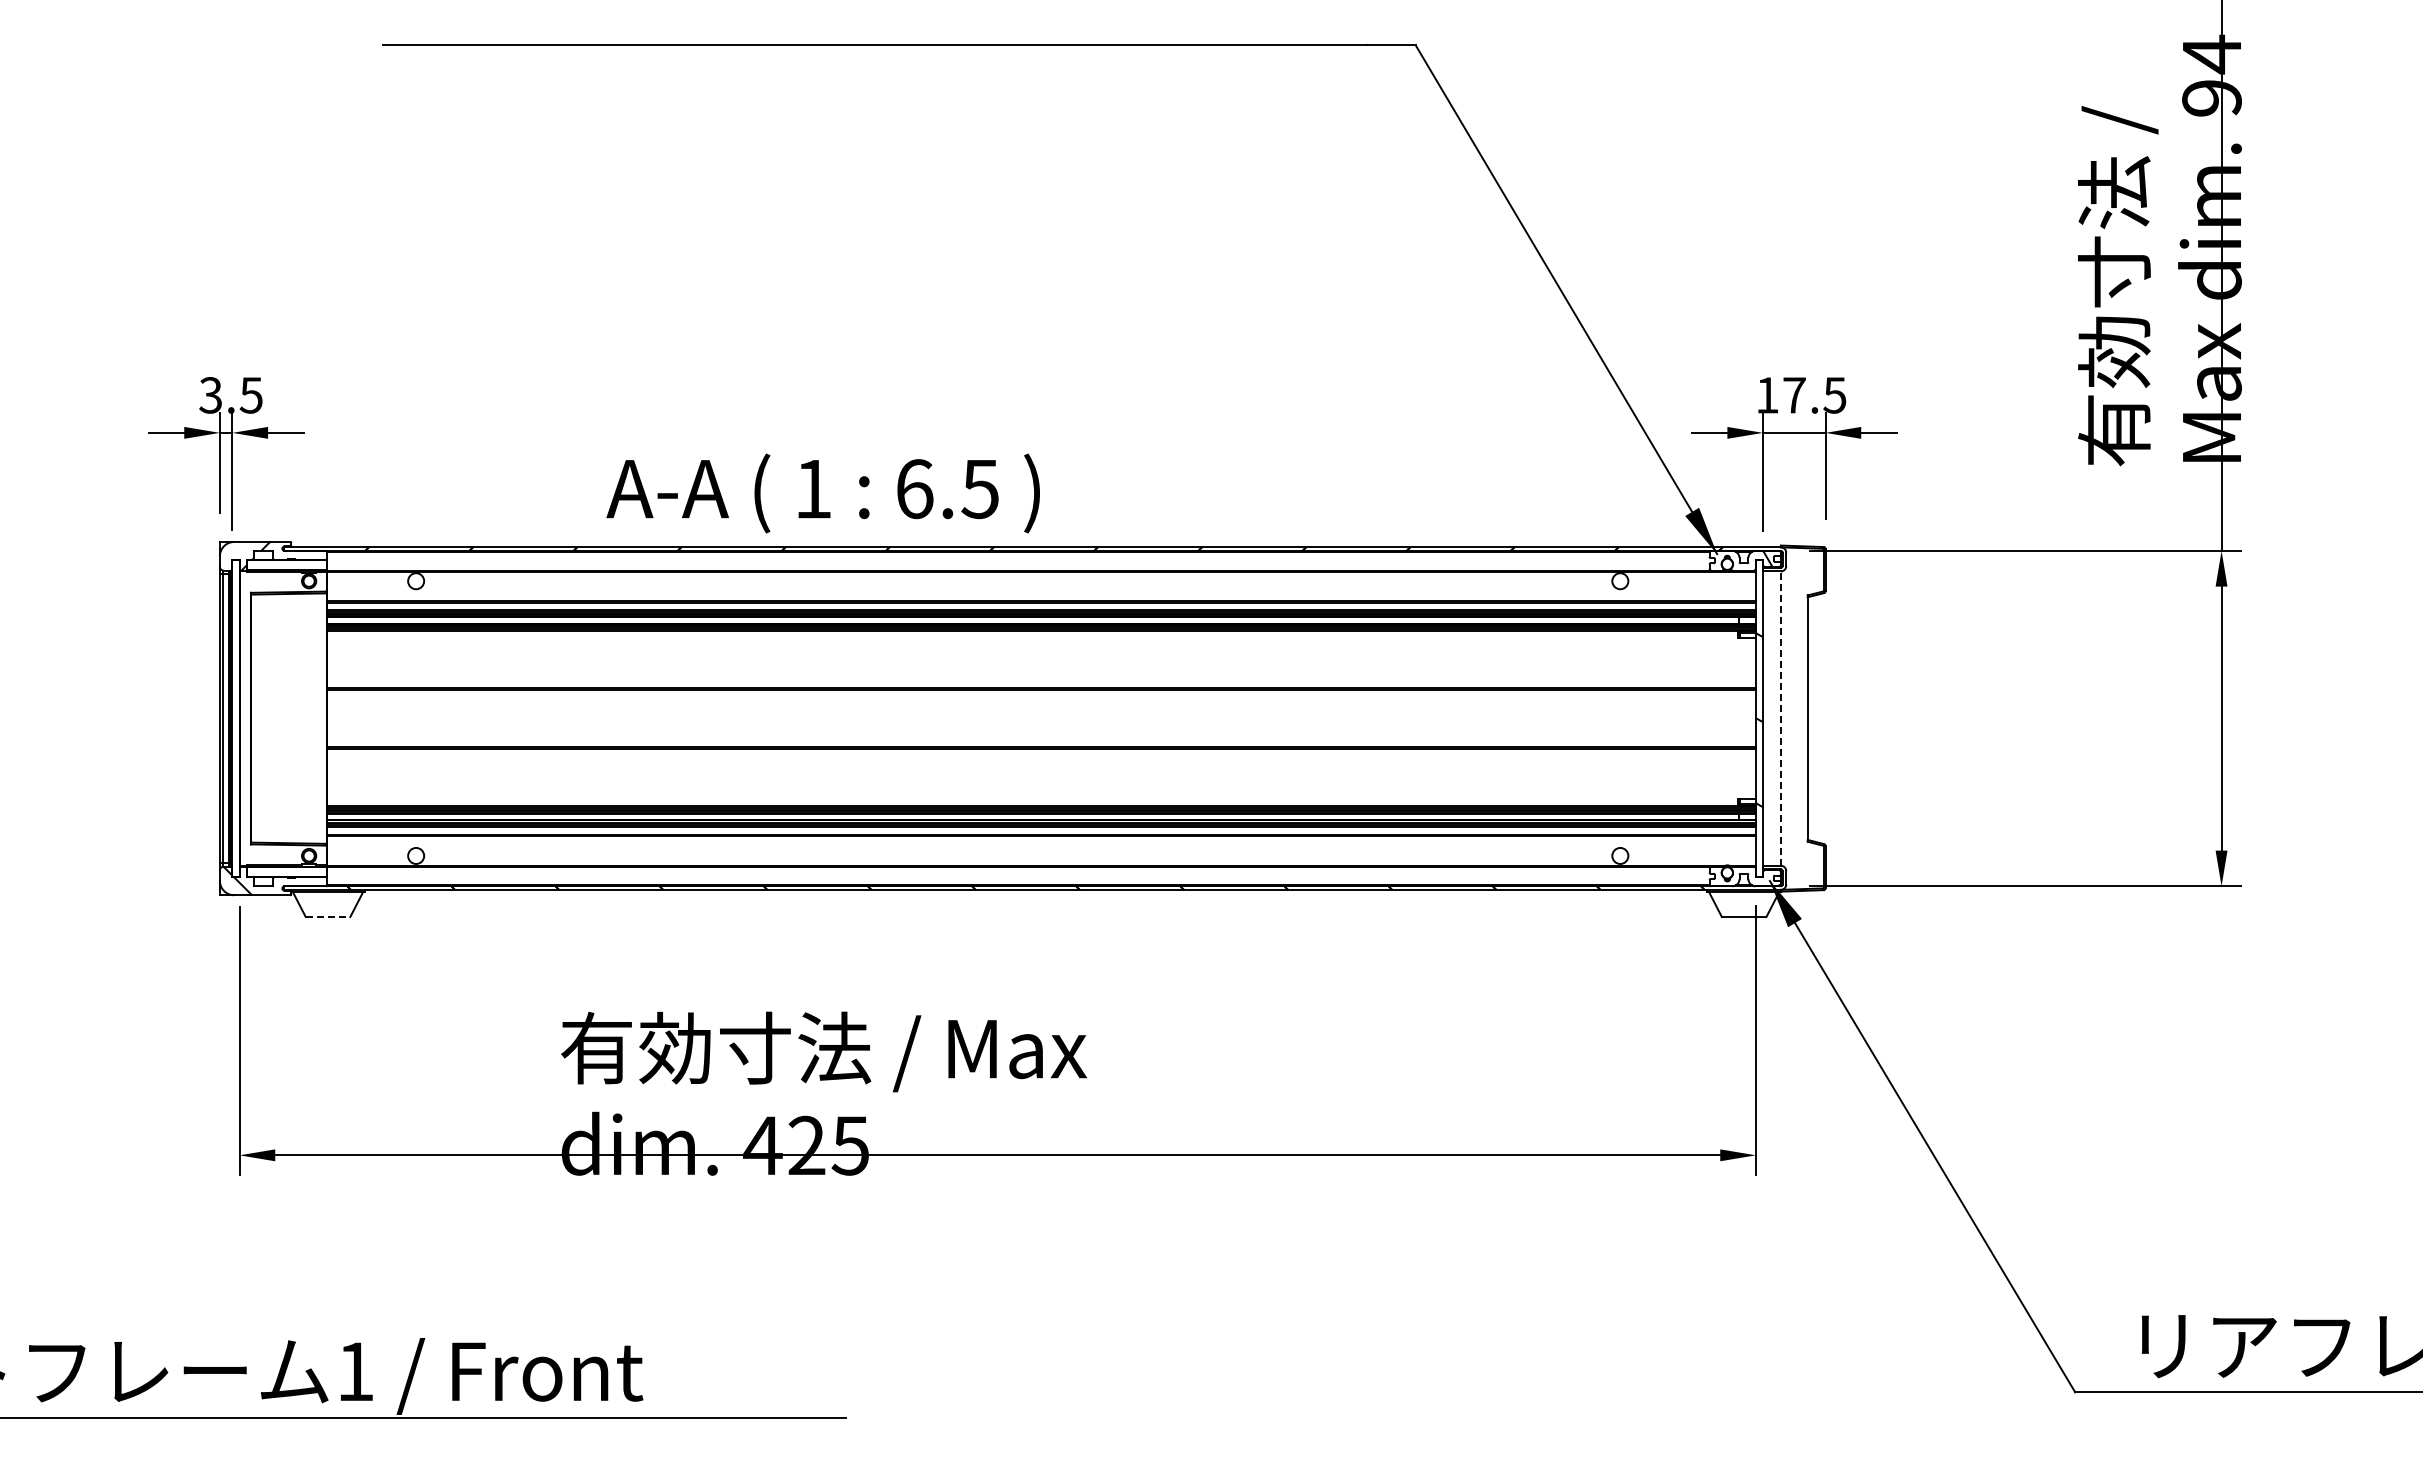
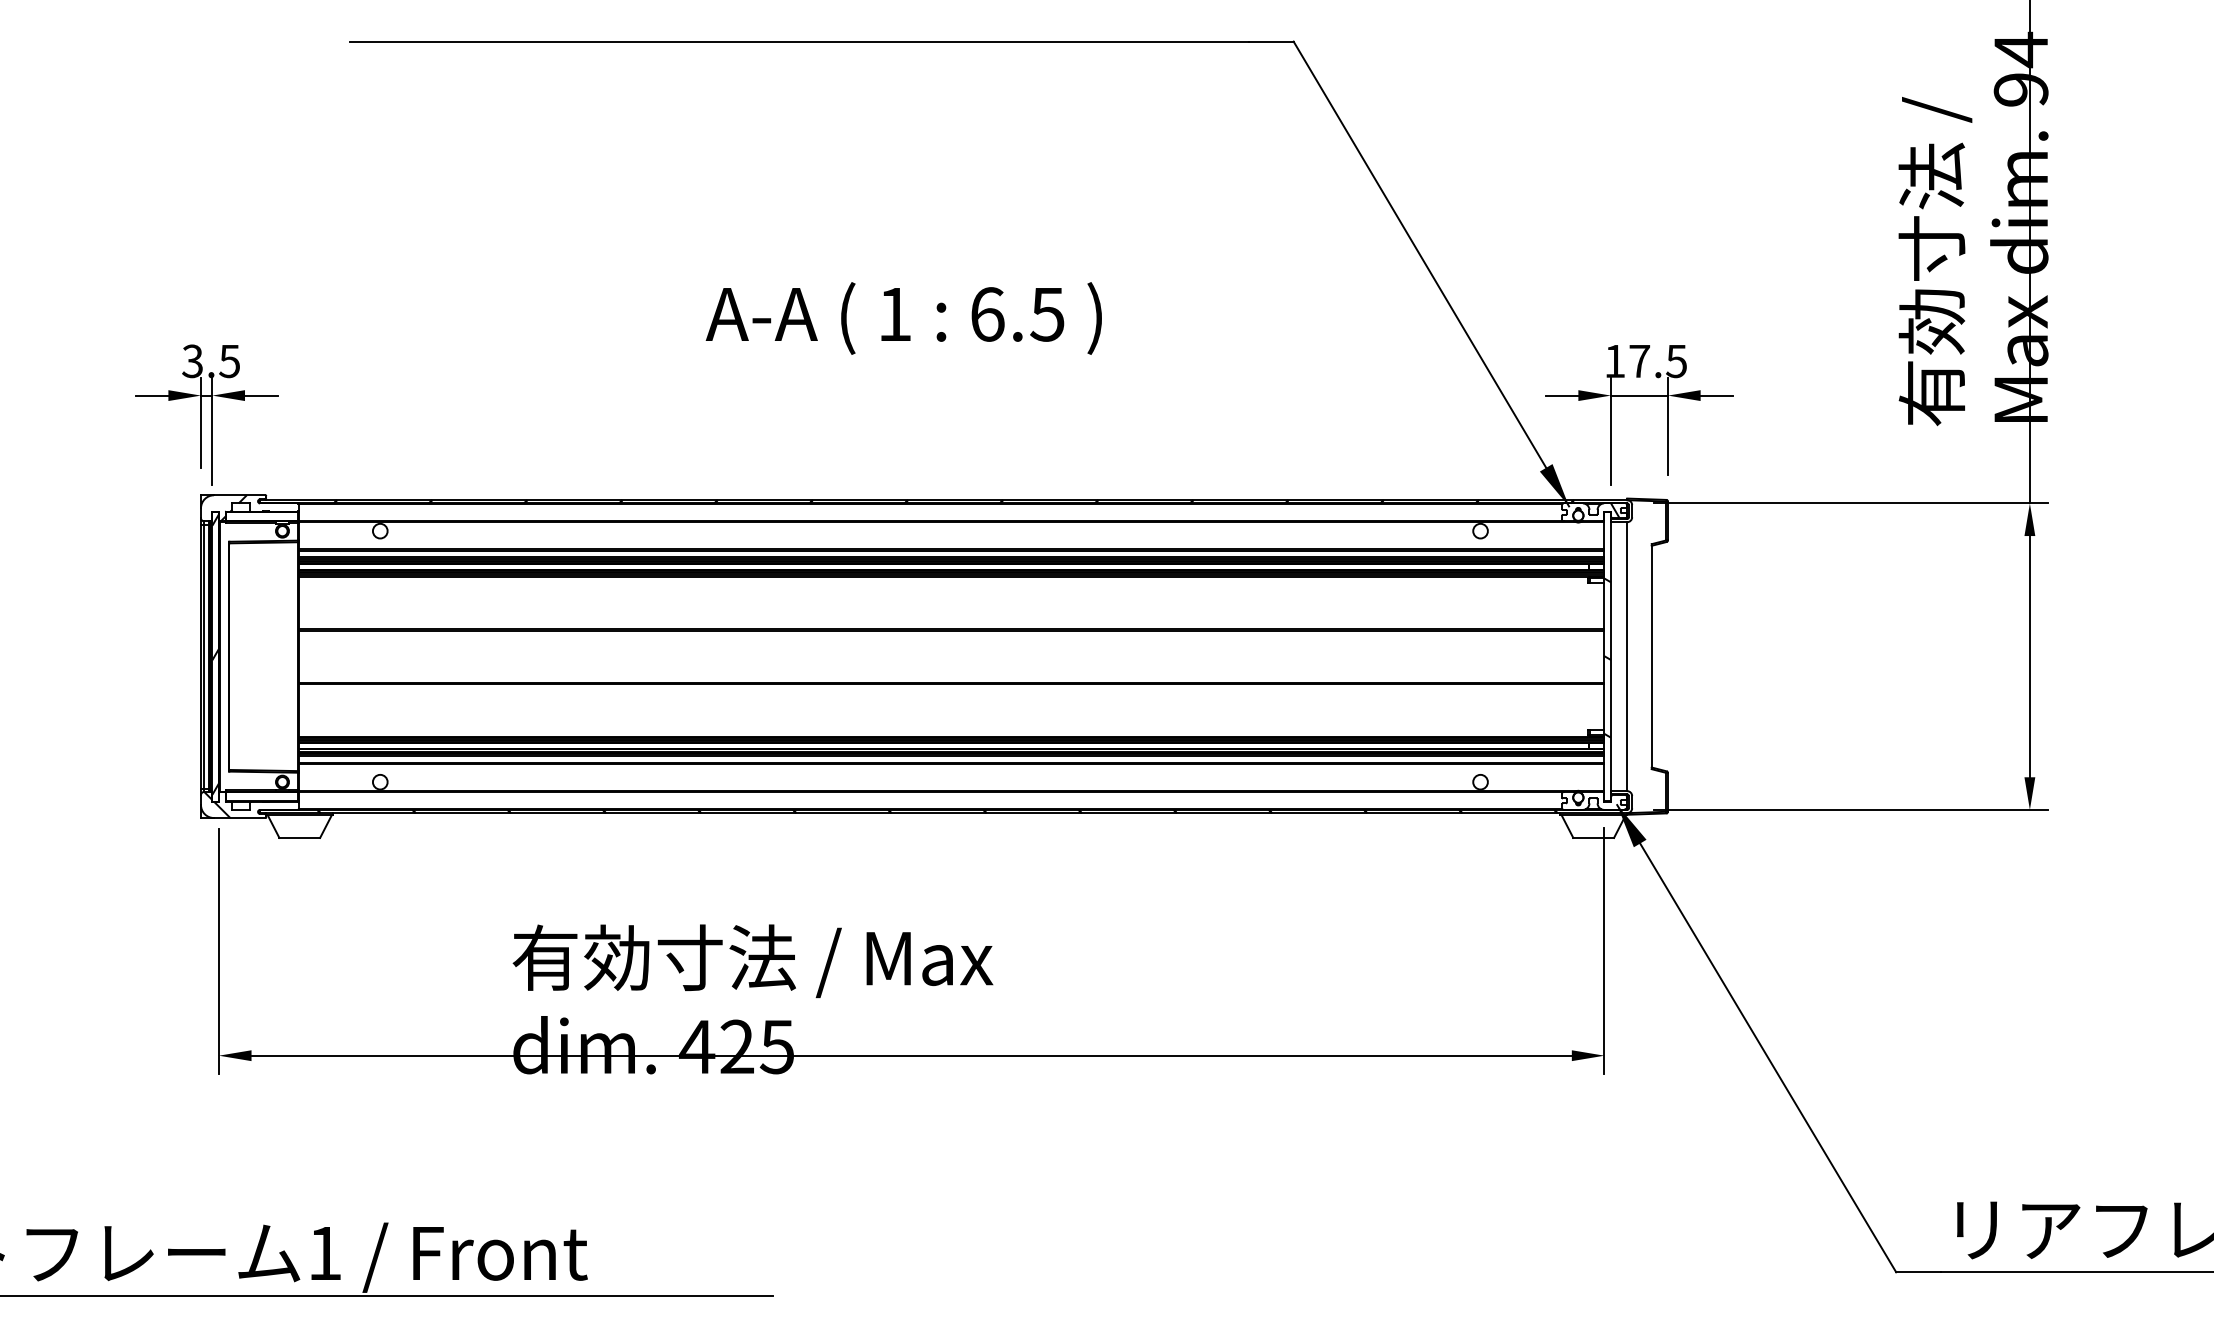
text: (822, 493) -> (903, 318), moved
hatch: (235, 715) -> (215, 653), added
line: (1780, 718) -> (1626, 656), dashed -> solid
line: (328, 916) -> (300, 837), dashed -> solid

